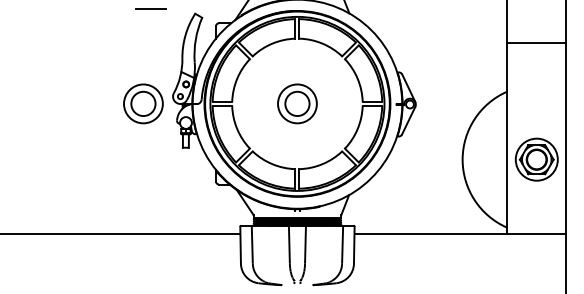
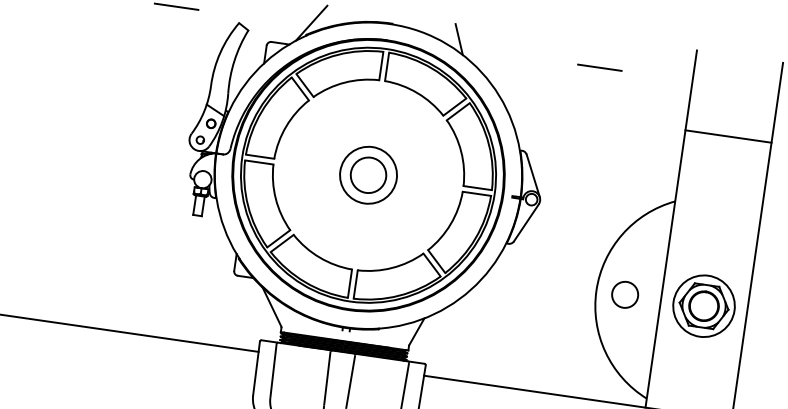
line: (443, 8) -> (600, 67), added
part: (143, 103) -> (145, 142), removed
circle: (482, 159) -> (625, 294), added

